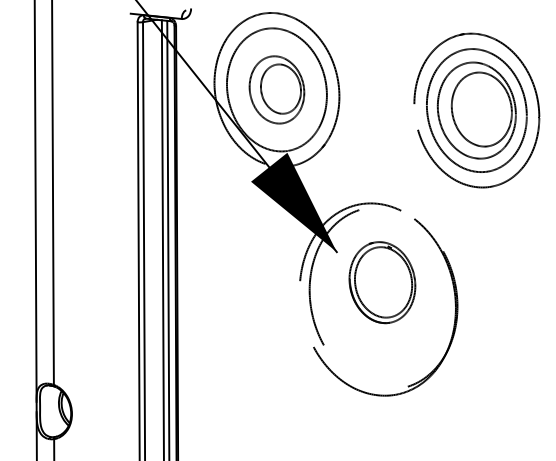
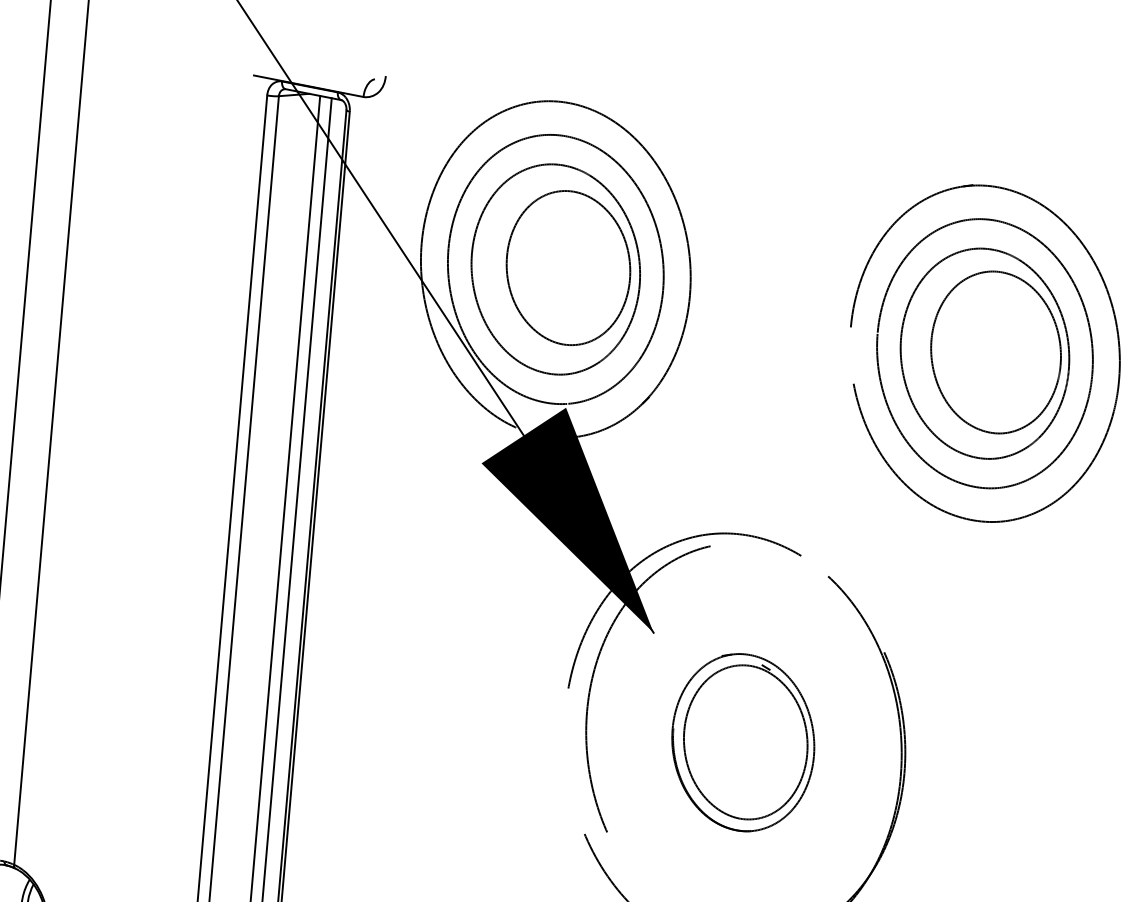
part: (276, 89) -> (554, 268), size x1.43
part: (382, 282) -> (743, 742), moved

